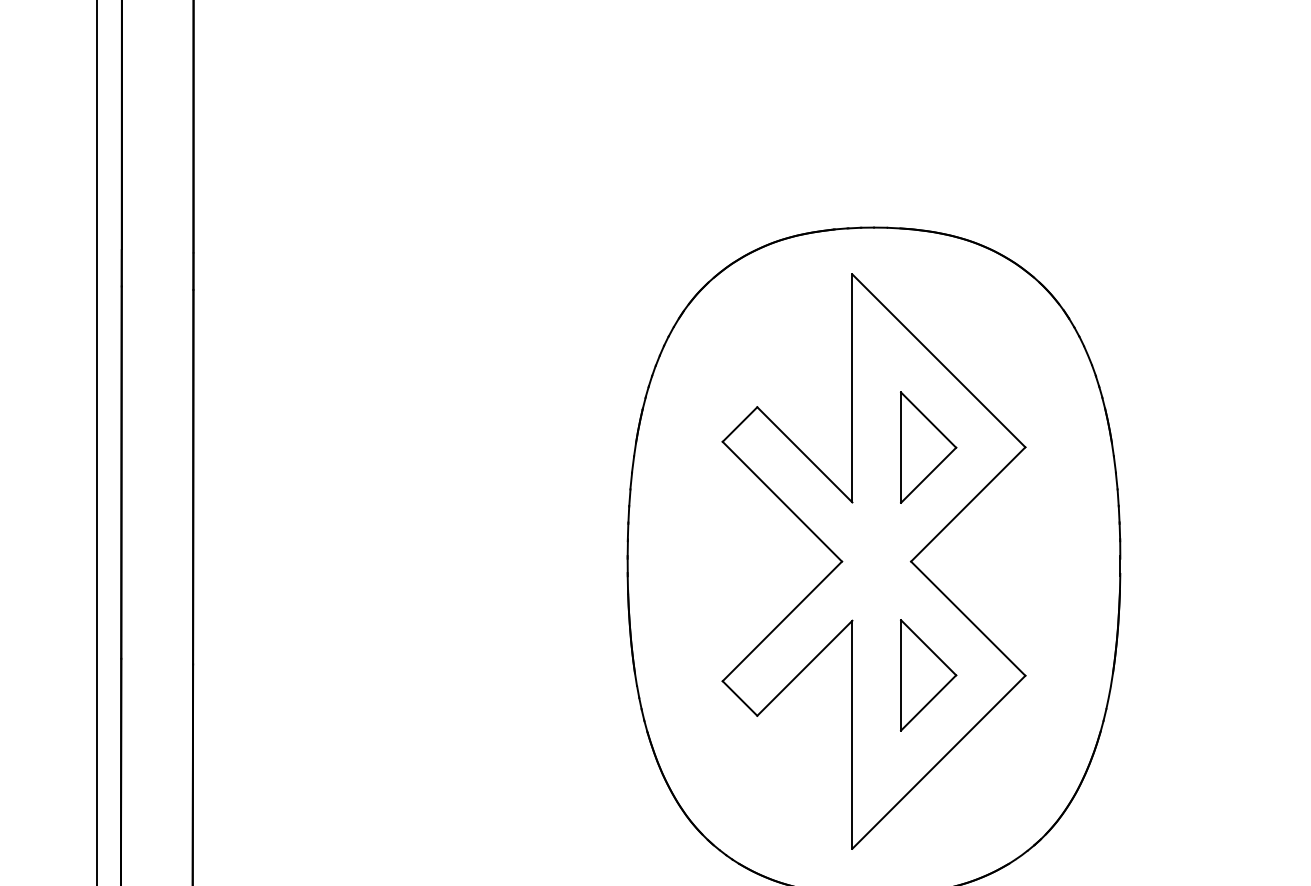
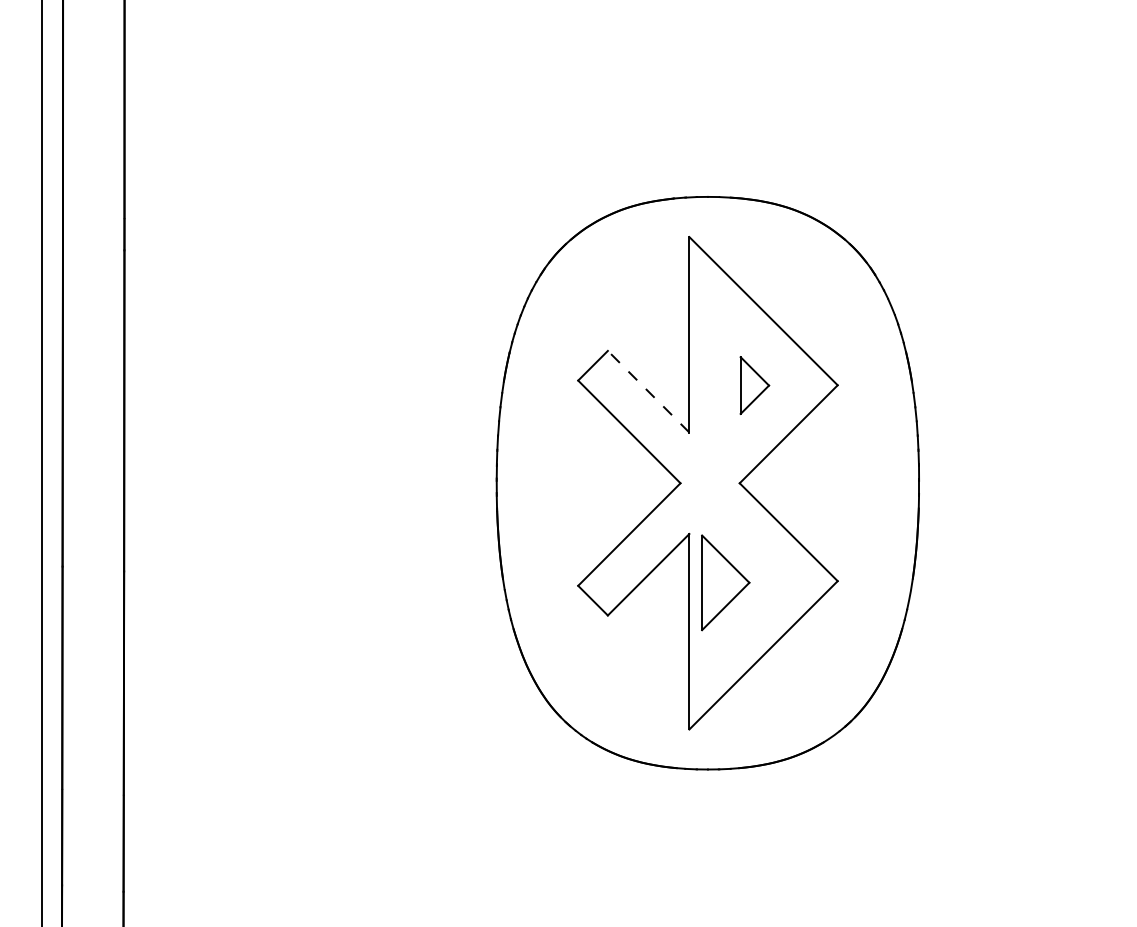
part: (928, 447) -> (754, 385), size x0.6
line: (804, 454) -> (648, 391), solid -> dashed
part: (928, 675) -> (725, 582), moved

